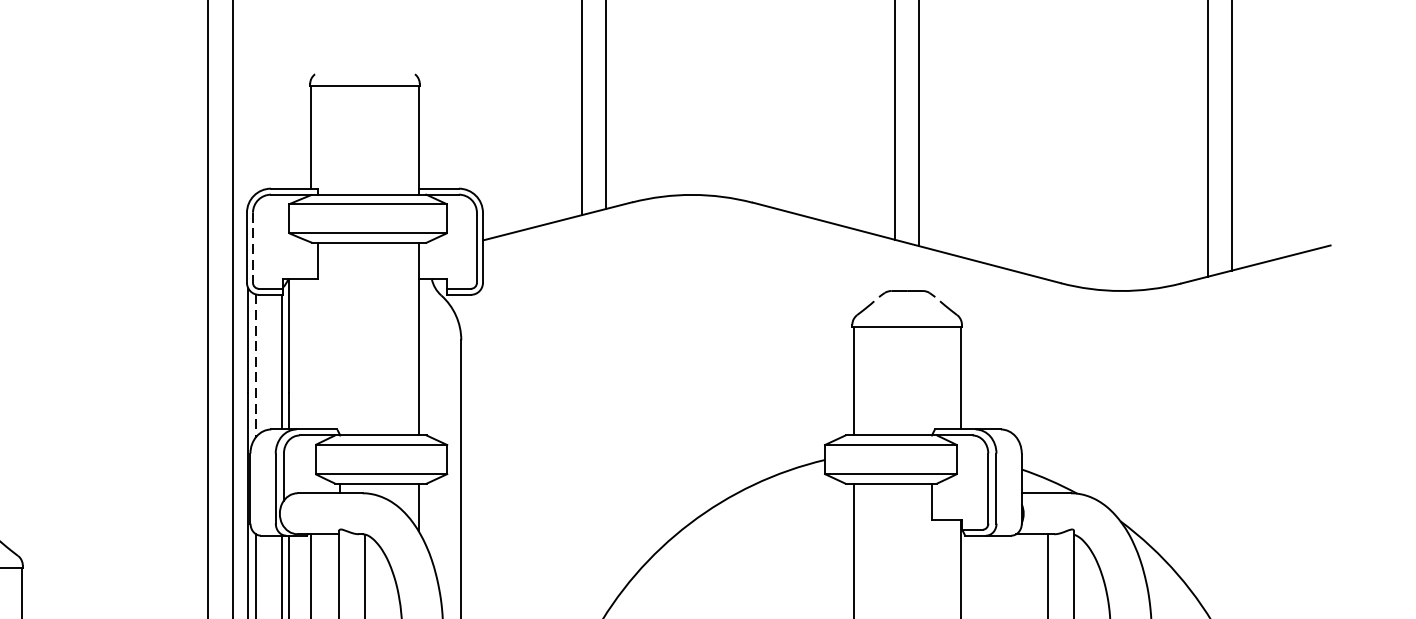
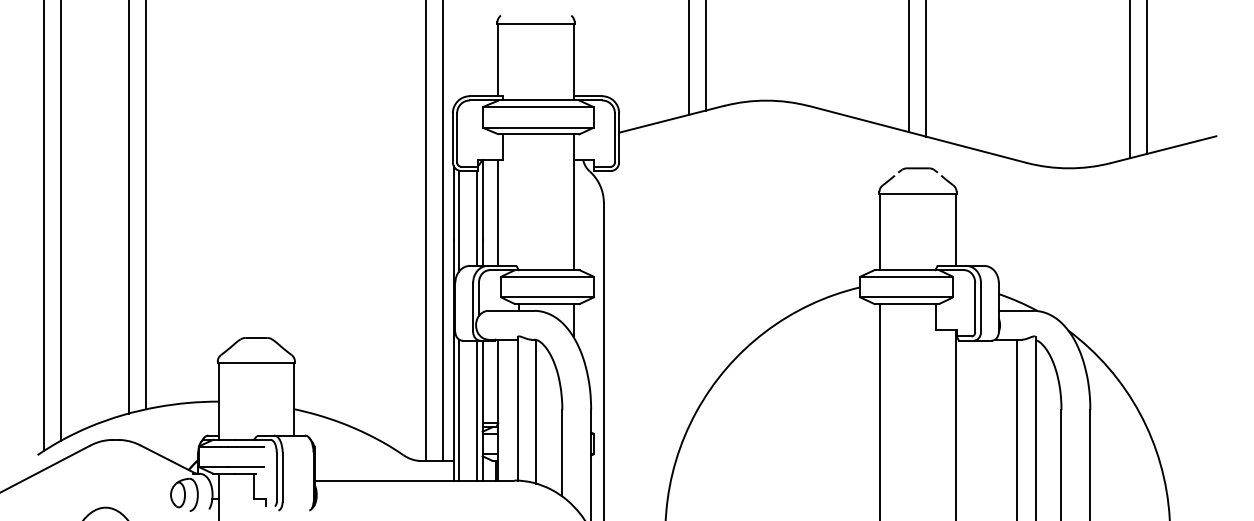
line: (253, 247) -> (457, 137), dashed -> solid
line: (311, 353) -> (498, 212), added
line: (256, 366) -> (459, 221), dashed -> solid

